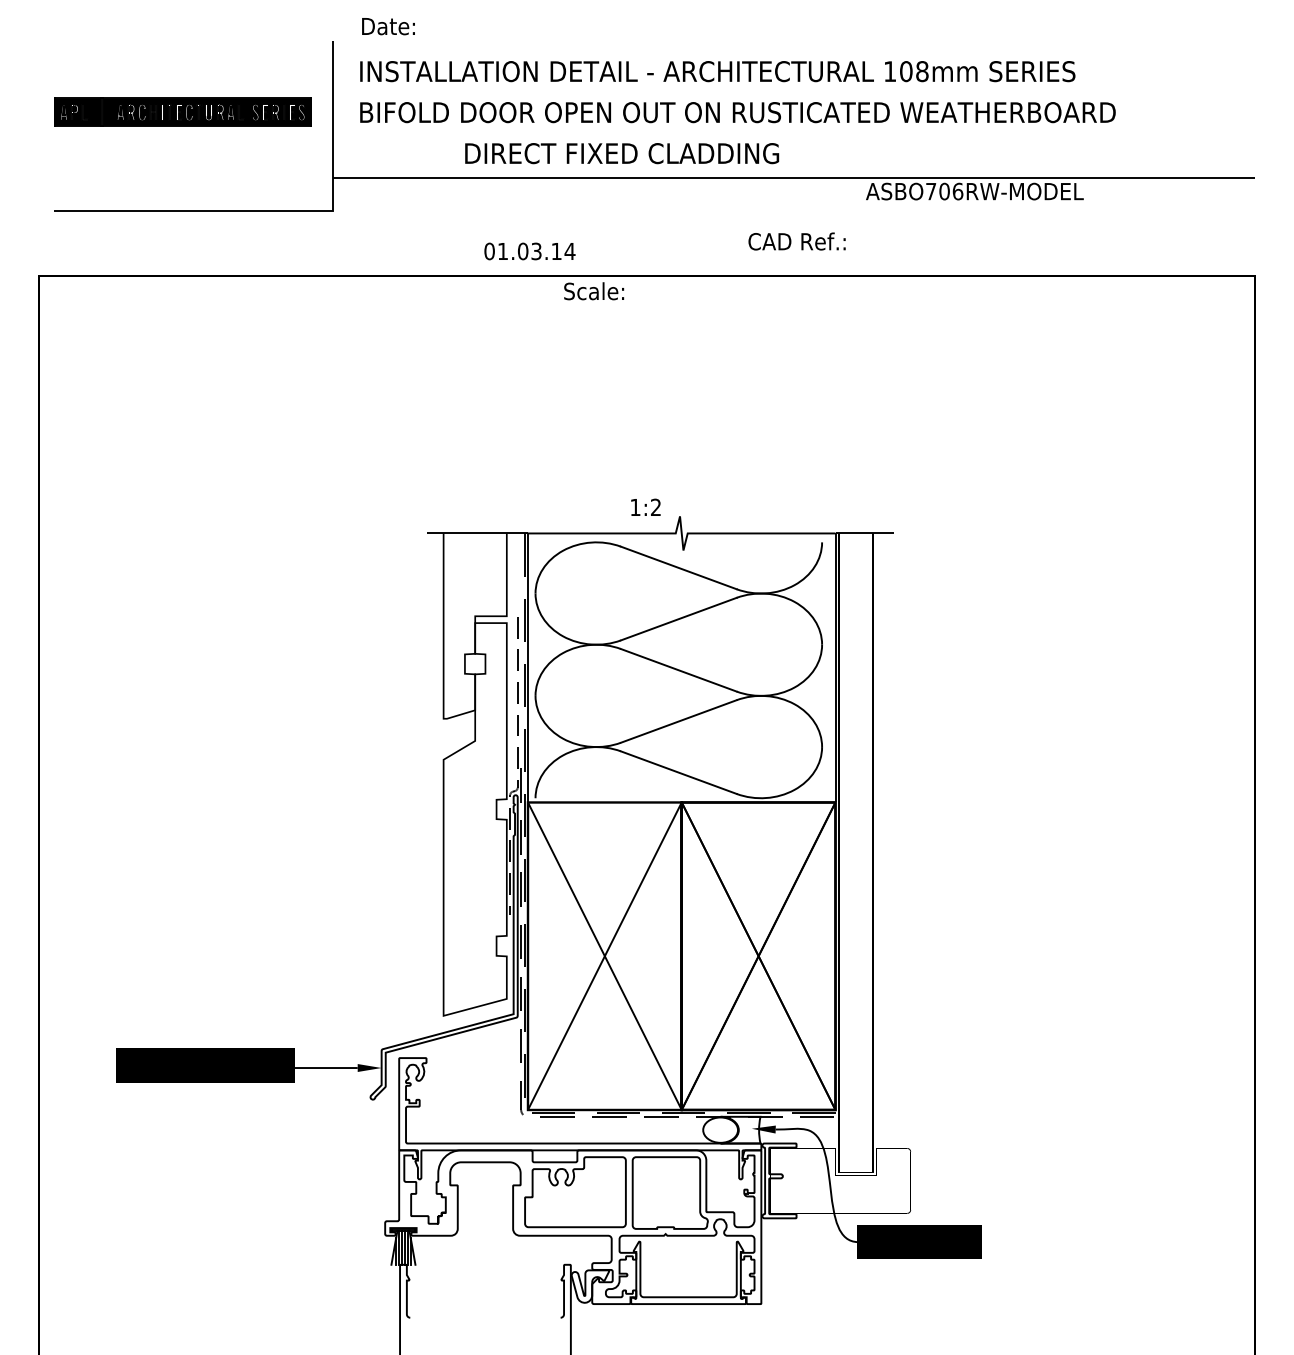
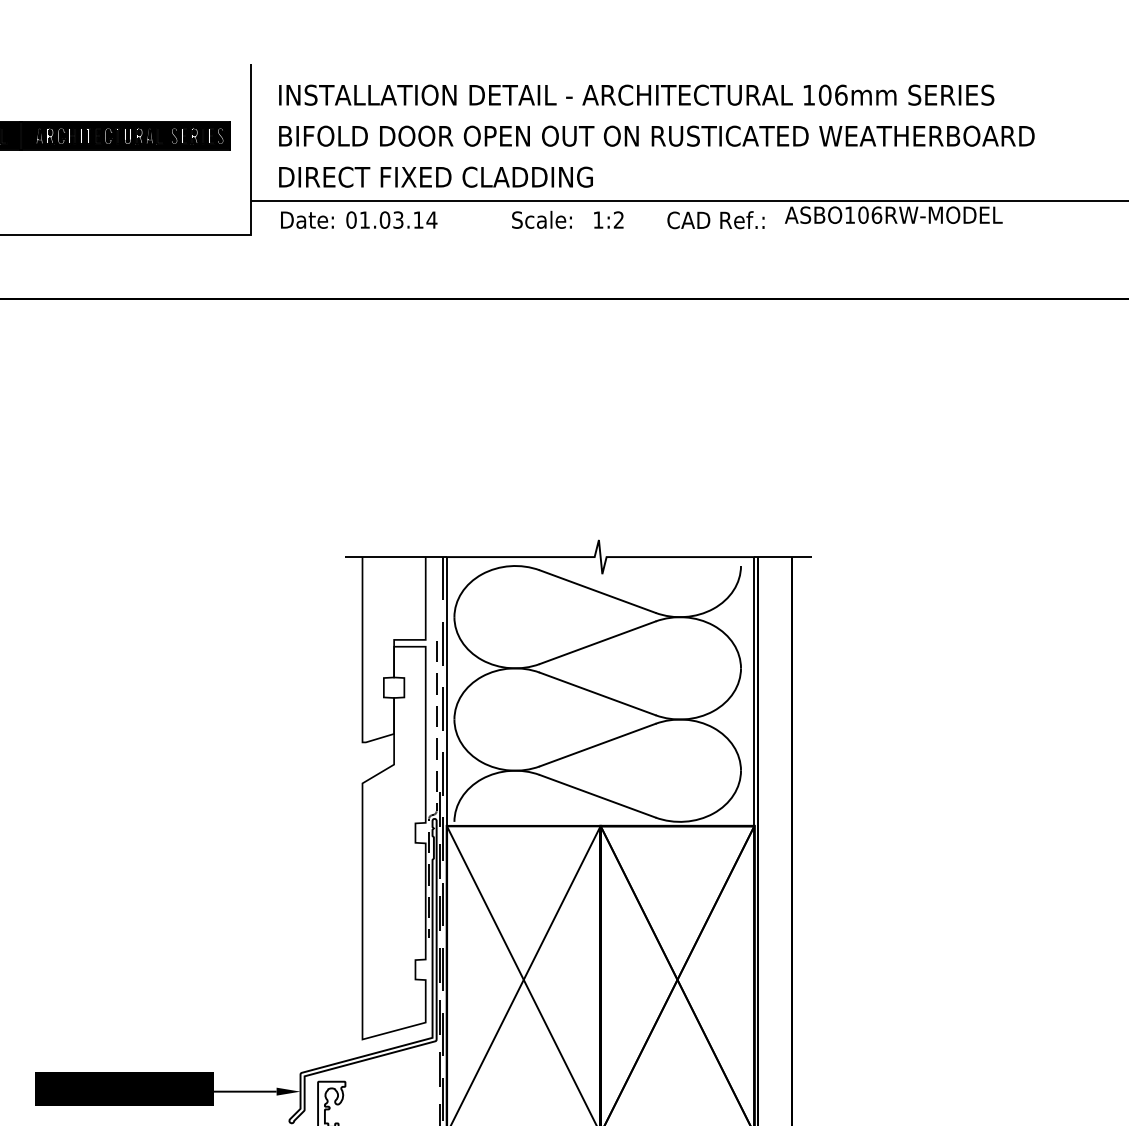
text: (388, 26) -> (307, 220), moved
text: (922, 71) -> (841, 95), 108mm -> 106mm
text: (622, 153) -> (436, 177), moved
text: (931, 191) -> (850, 215), ASBO706RW-MODEL -> ASBO106RW-MODEL
text: (796, 241) -> (715, 220), moved
text: (529, 251) -> (391, 220), moved
text: (594, 291) -> (542, 220), moved
text: (645, 506) -> (608, 219), moved

